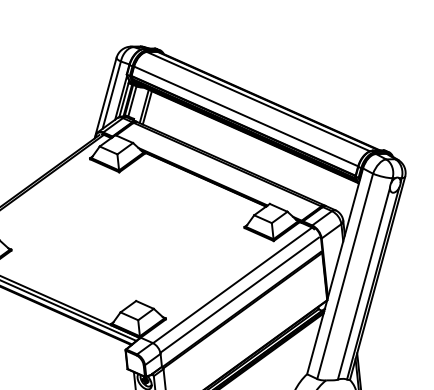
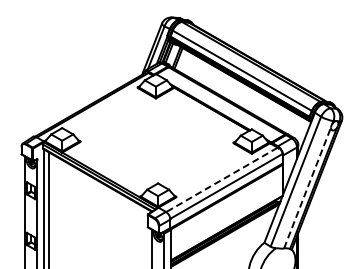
line: (363, 283) -> (307, 187), solid -> dashed
line: (231, 286) -> (221, 180), solid -> dashed

